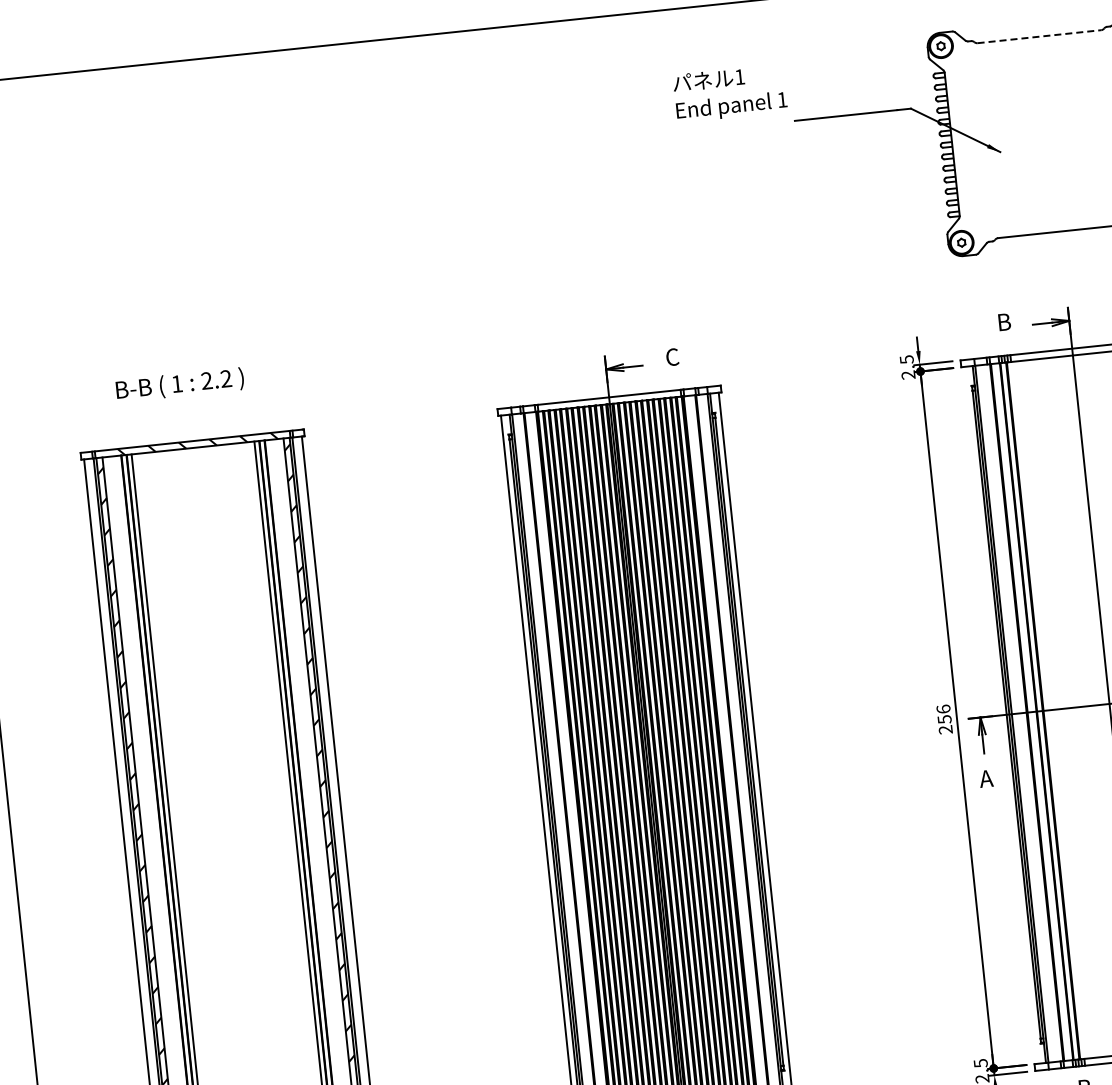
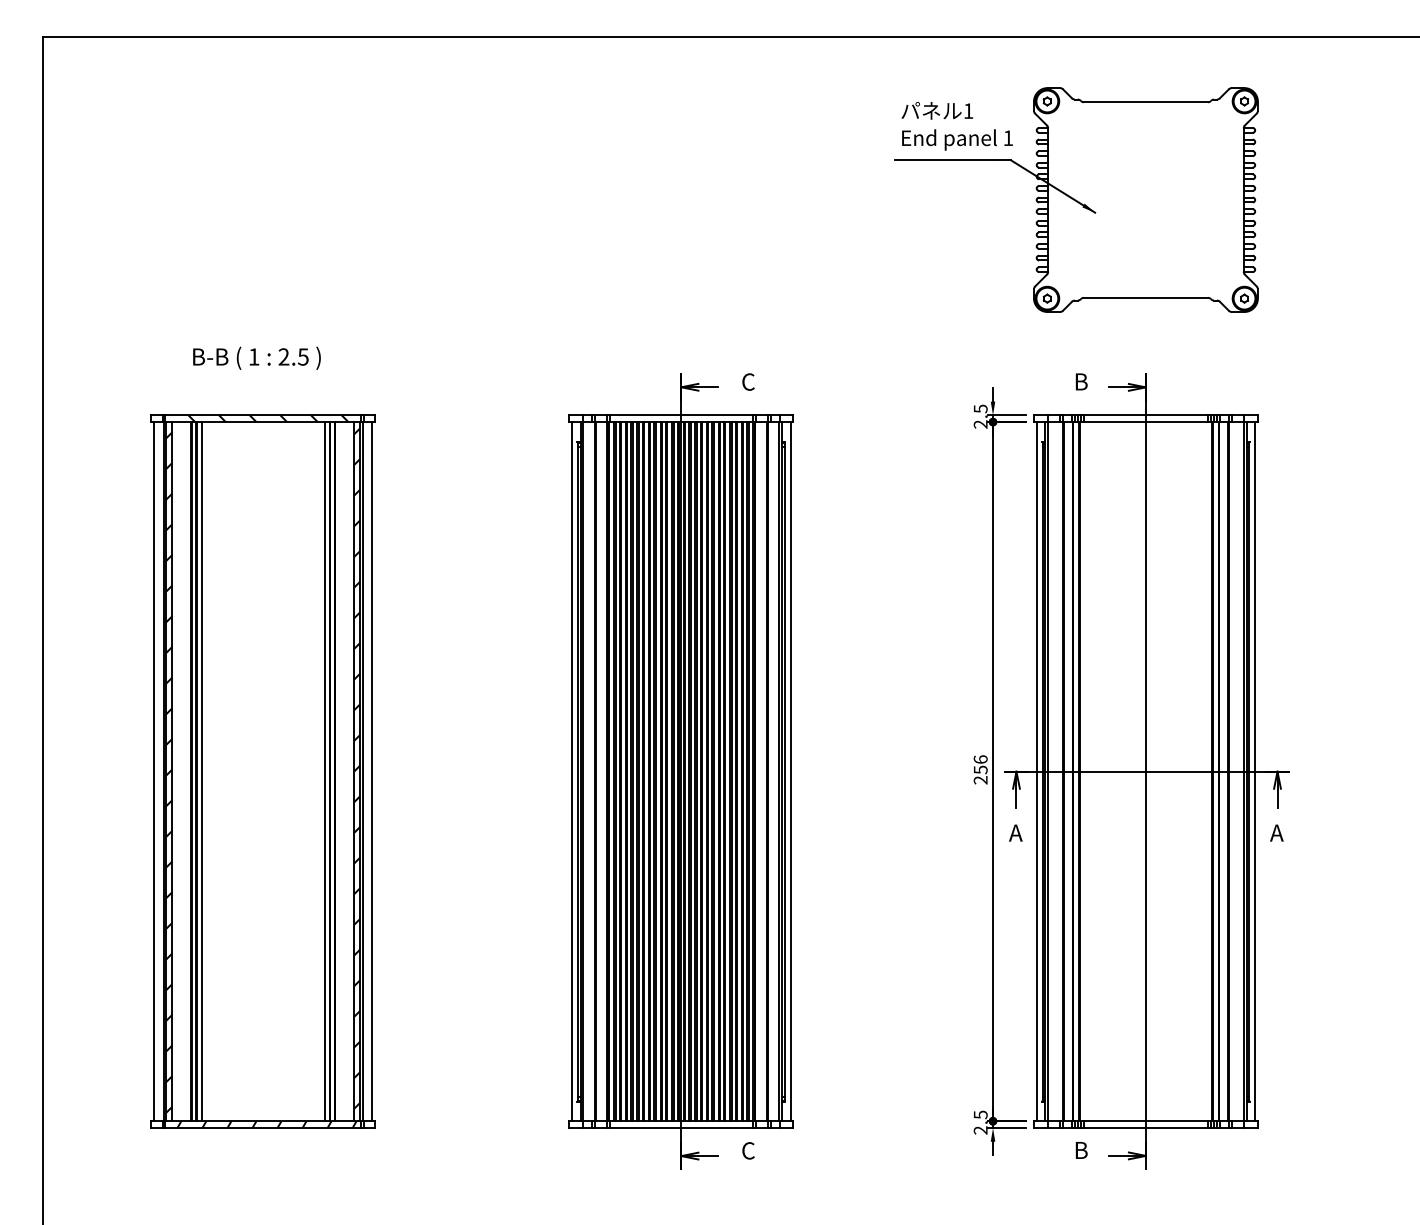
line: (1039, 36) -> (1146, 102), dashed -> solid
text: (729, 93) -> (956, 126), moved
text: (225, 378) -> (302, 356), 2.2 -> 2.5
line: (1000, 715) -> (1036, 771), added

